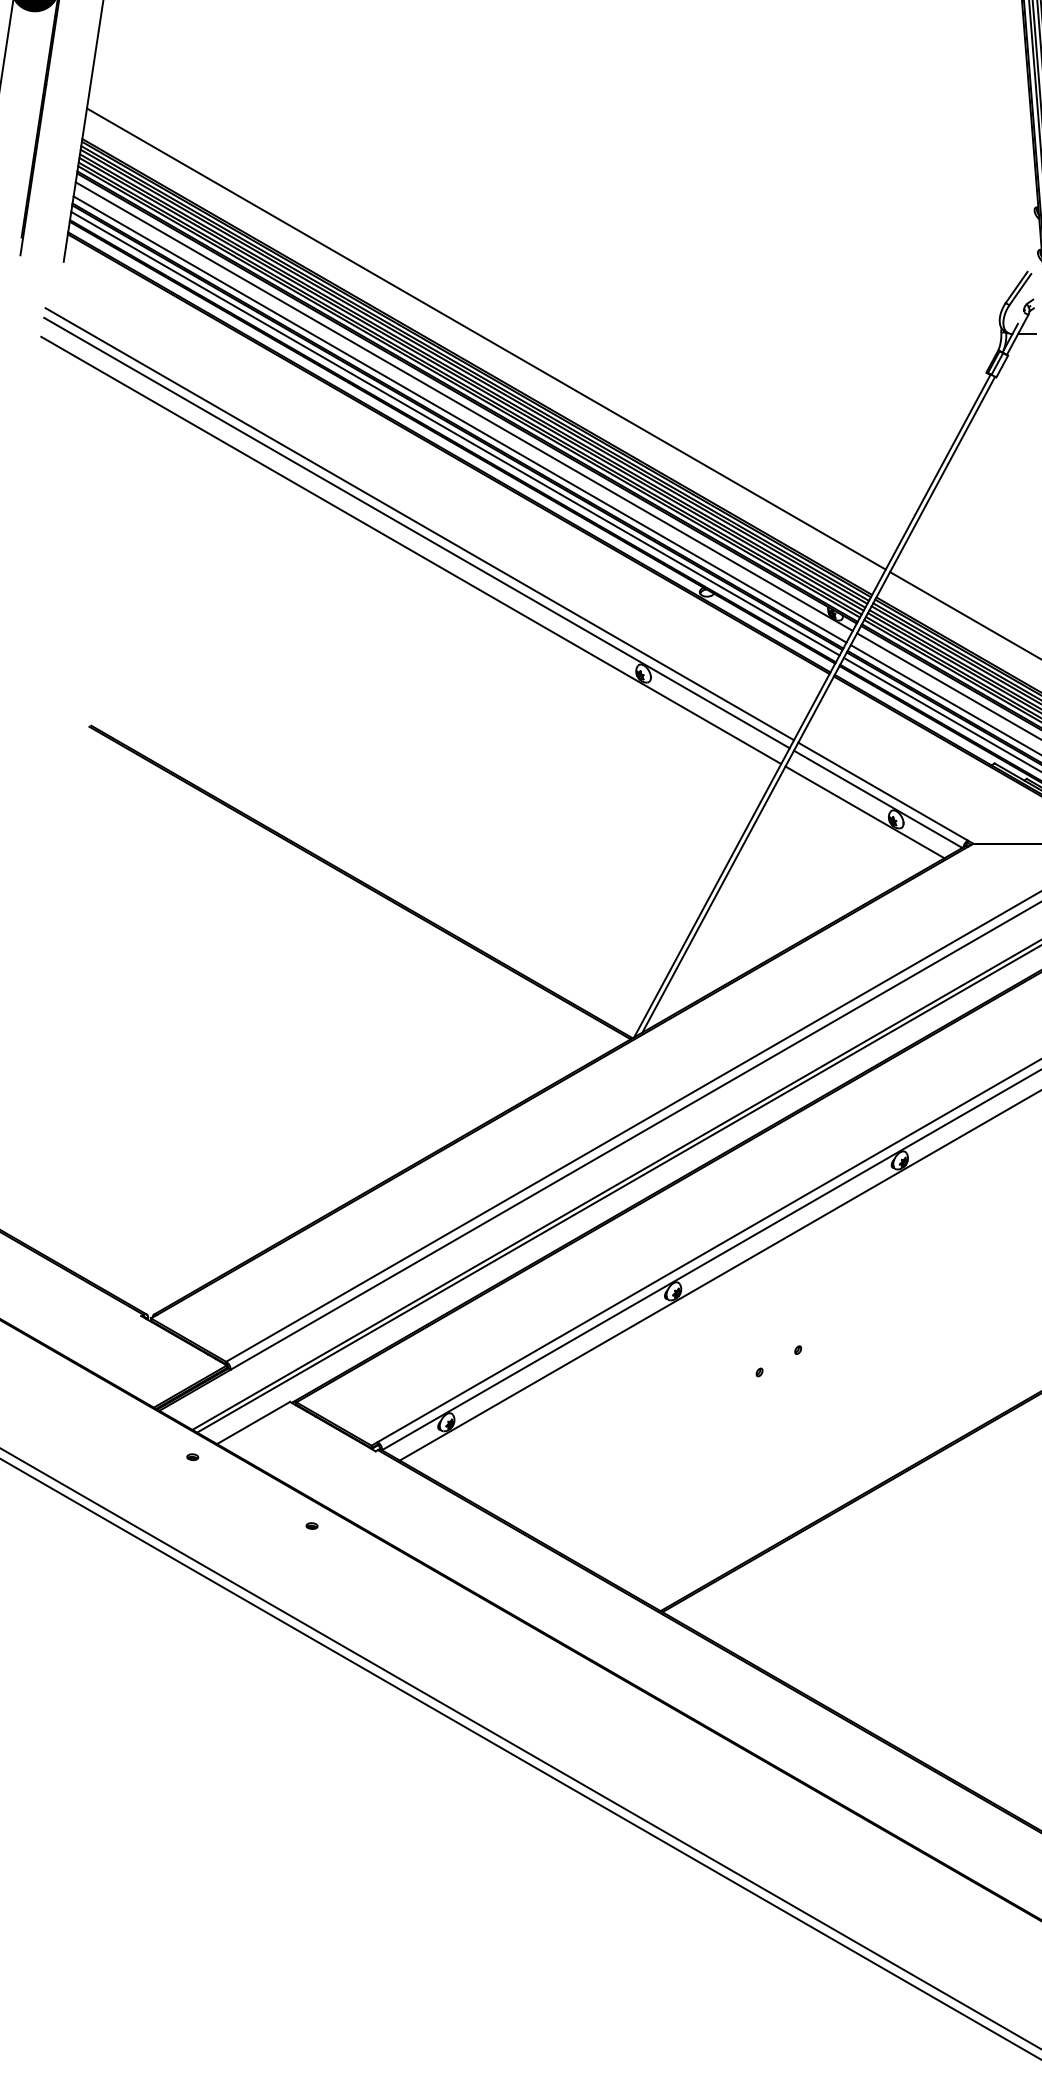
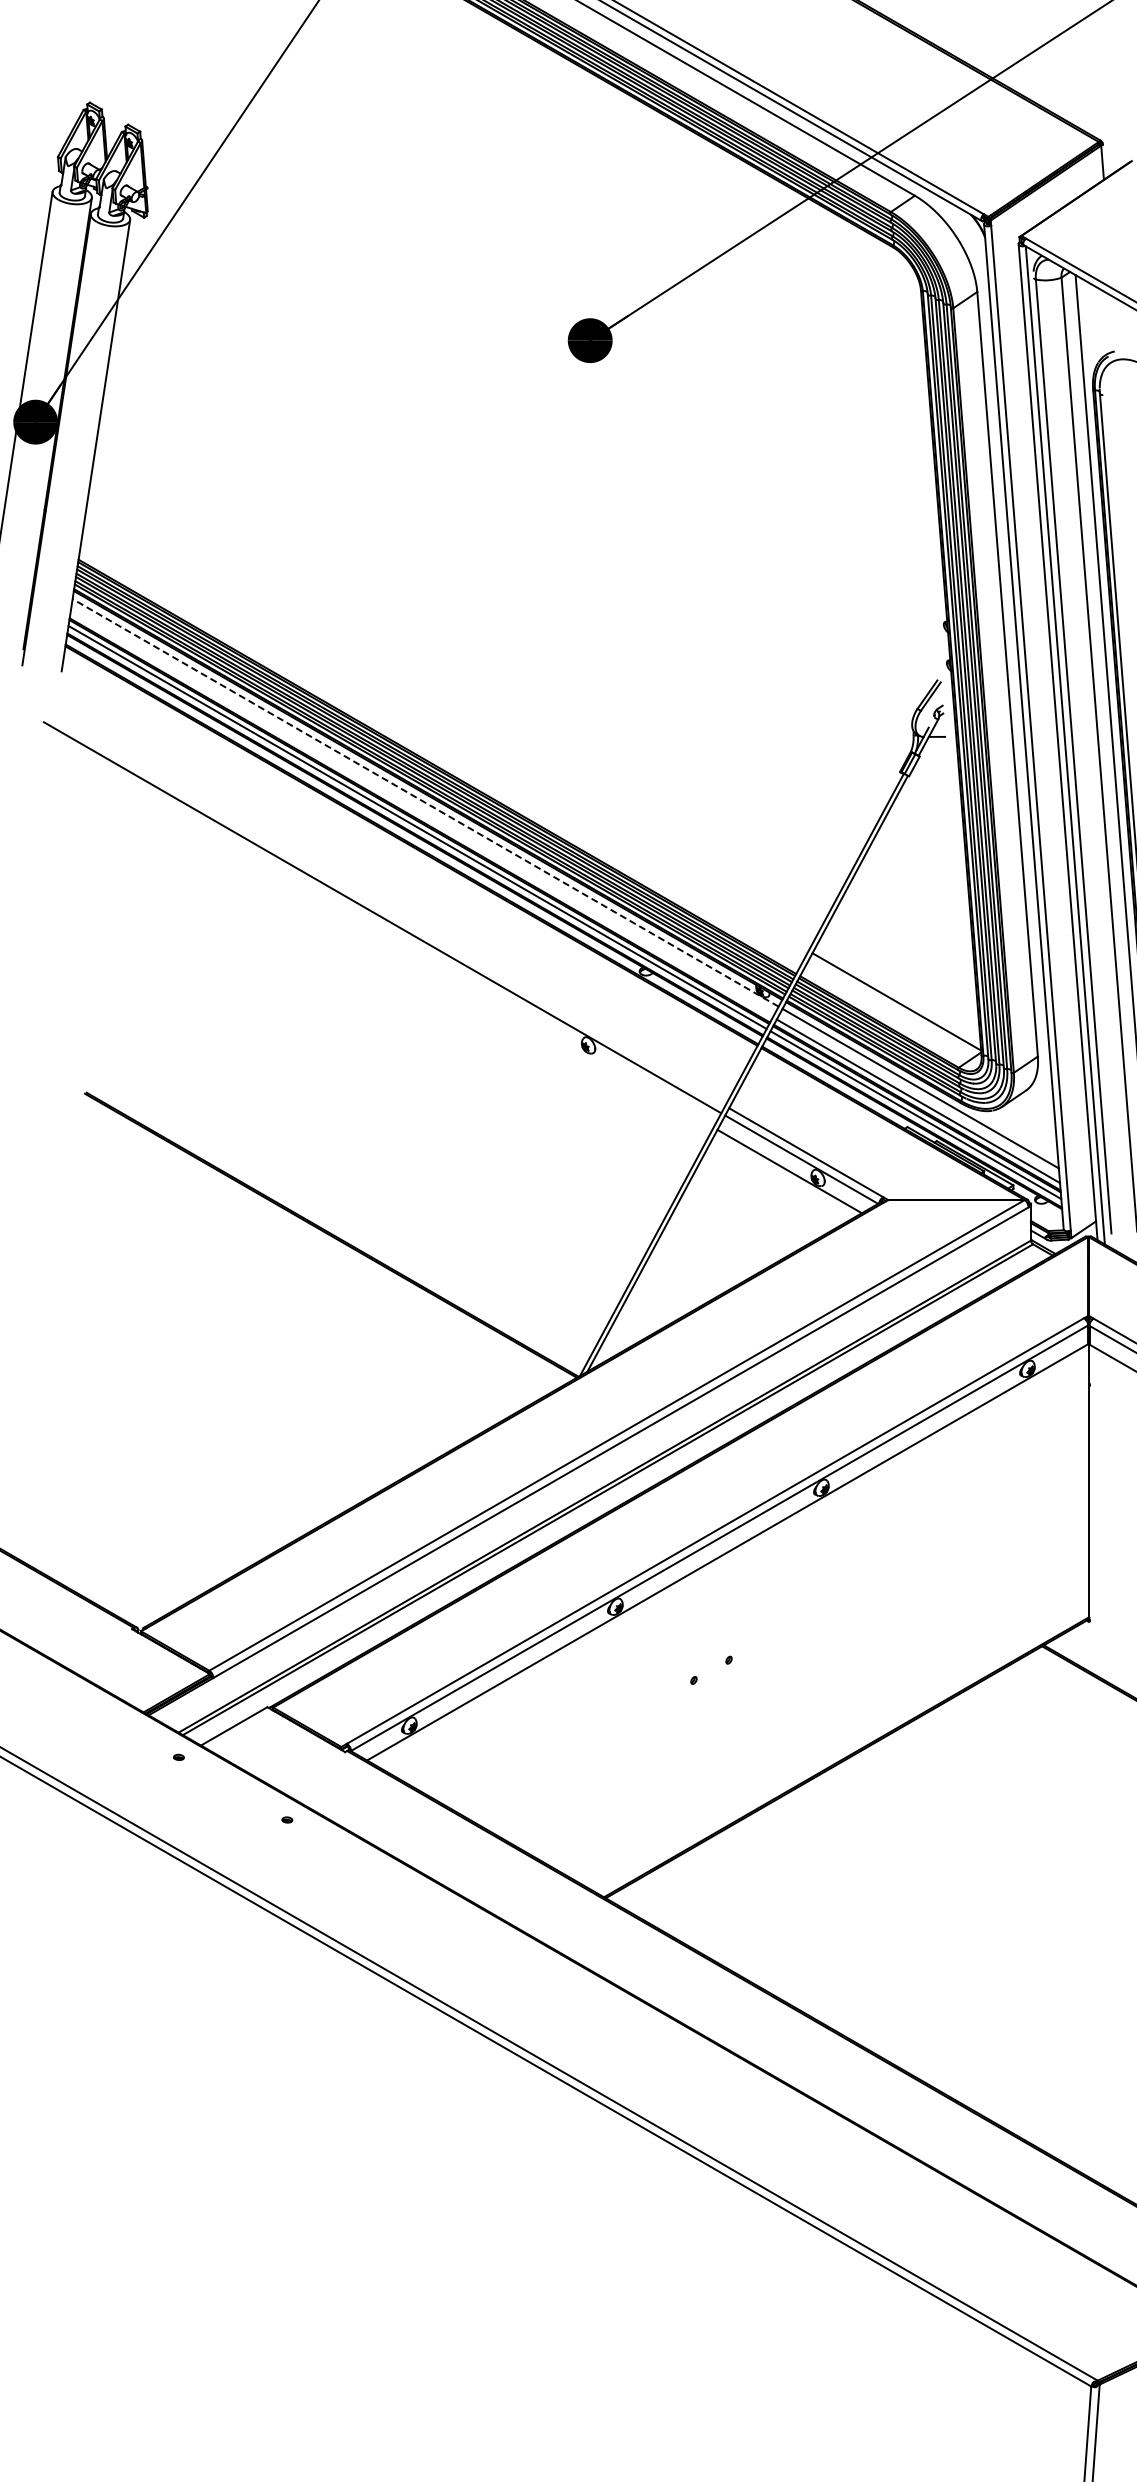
line: (486, 339) -> (445, 741), removed
line: (464, 406) -> (425, 802), solid -> dashed
line: (459, 419) -> (421, 814), removed
line: (420, 523) -> (385, 909), removed
line: (411, 550) -> (377, 933), removed

